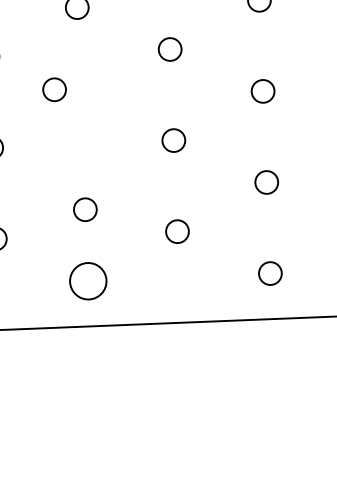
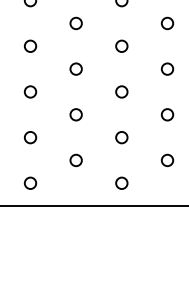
circle: (54, 88) -> (30, 91), moved
circle: (85, 209) -> (30, 137), moved
circle: (88, 279) -> (30, 182), size x0.62

